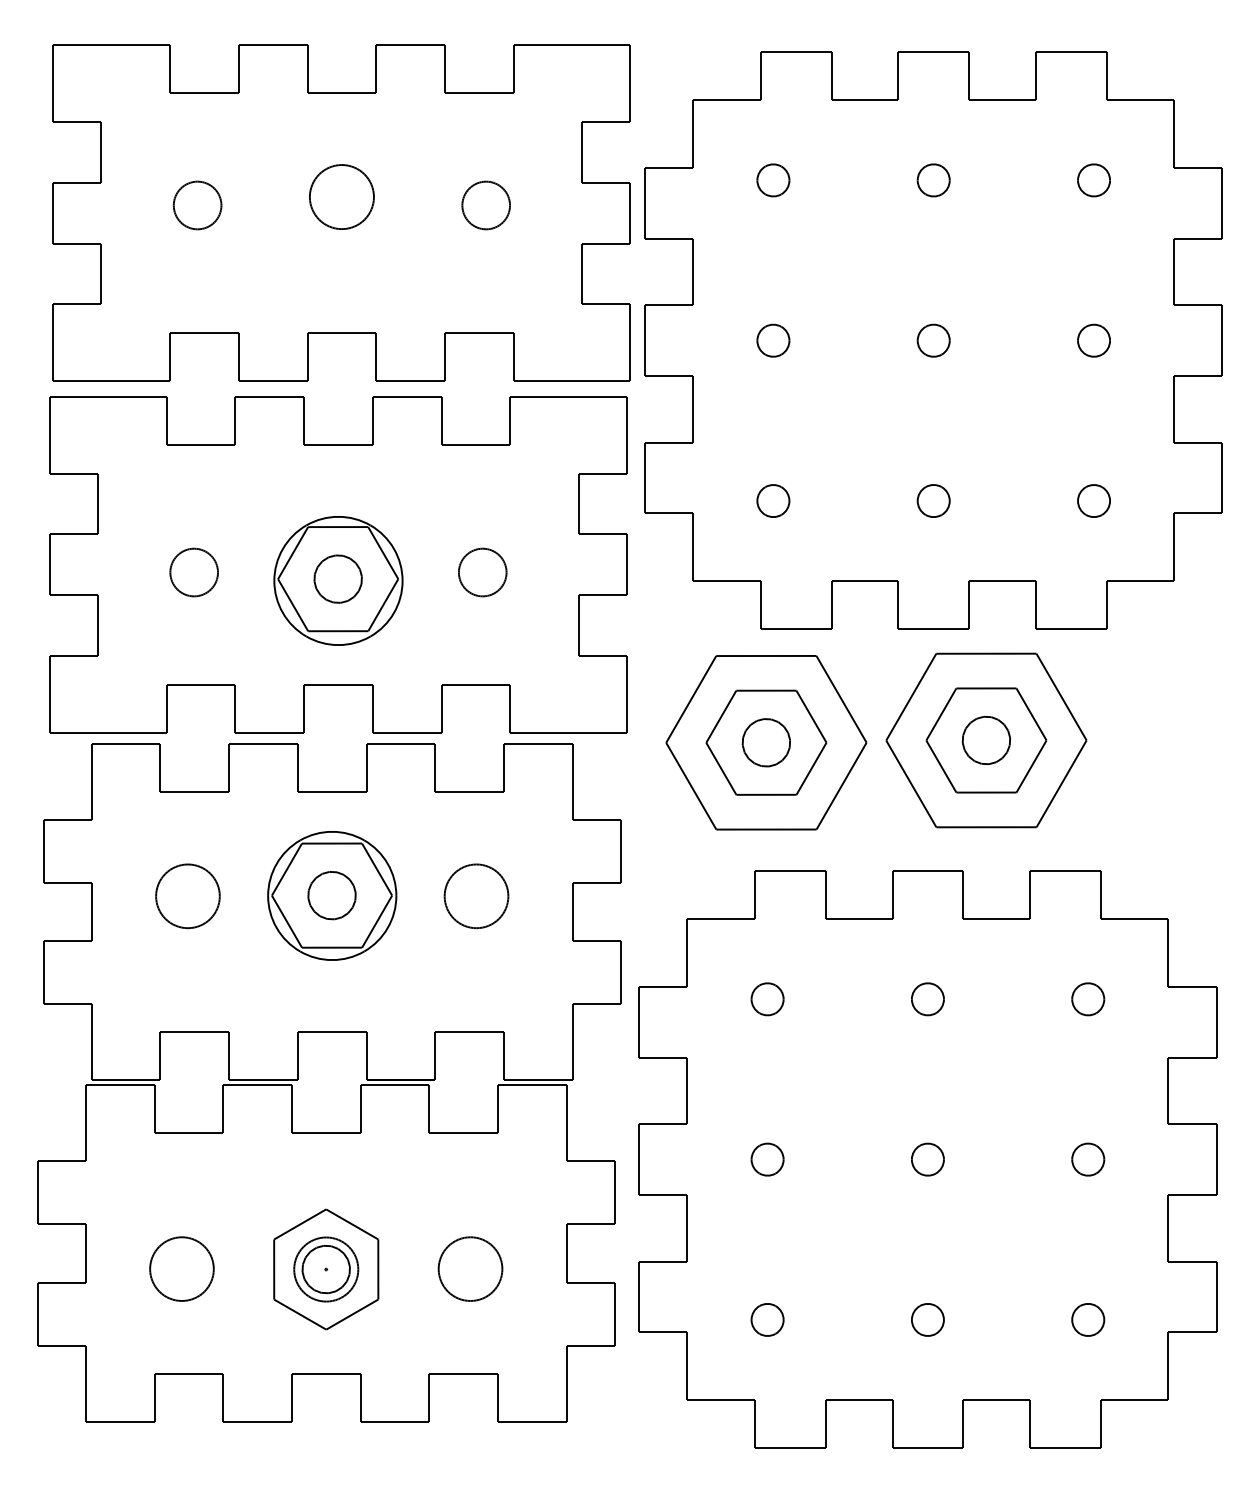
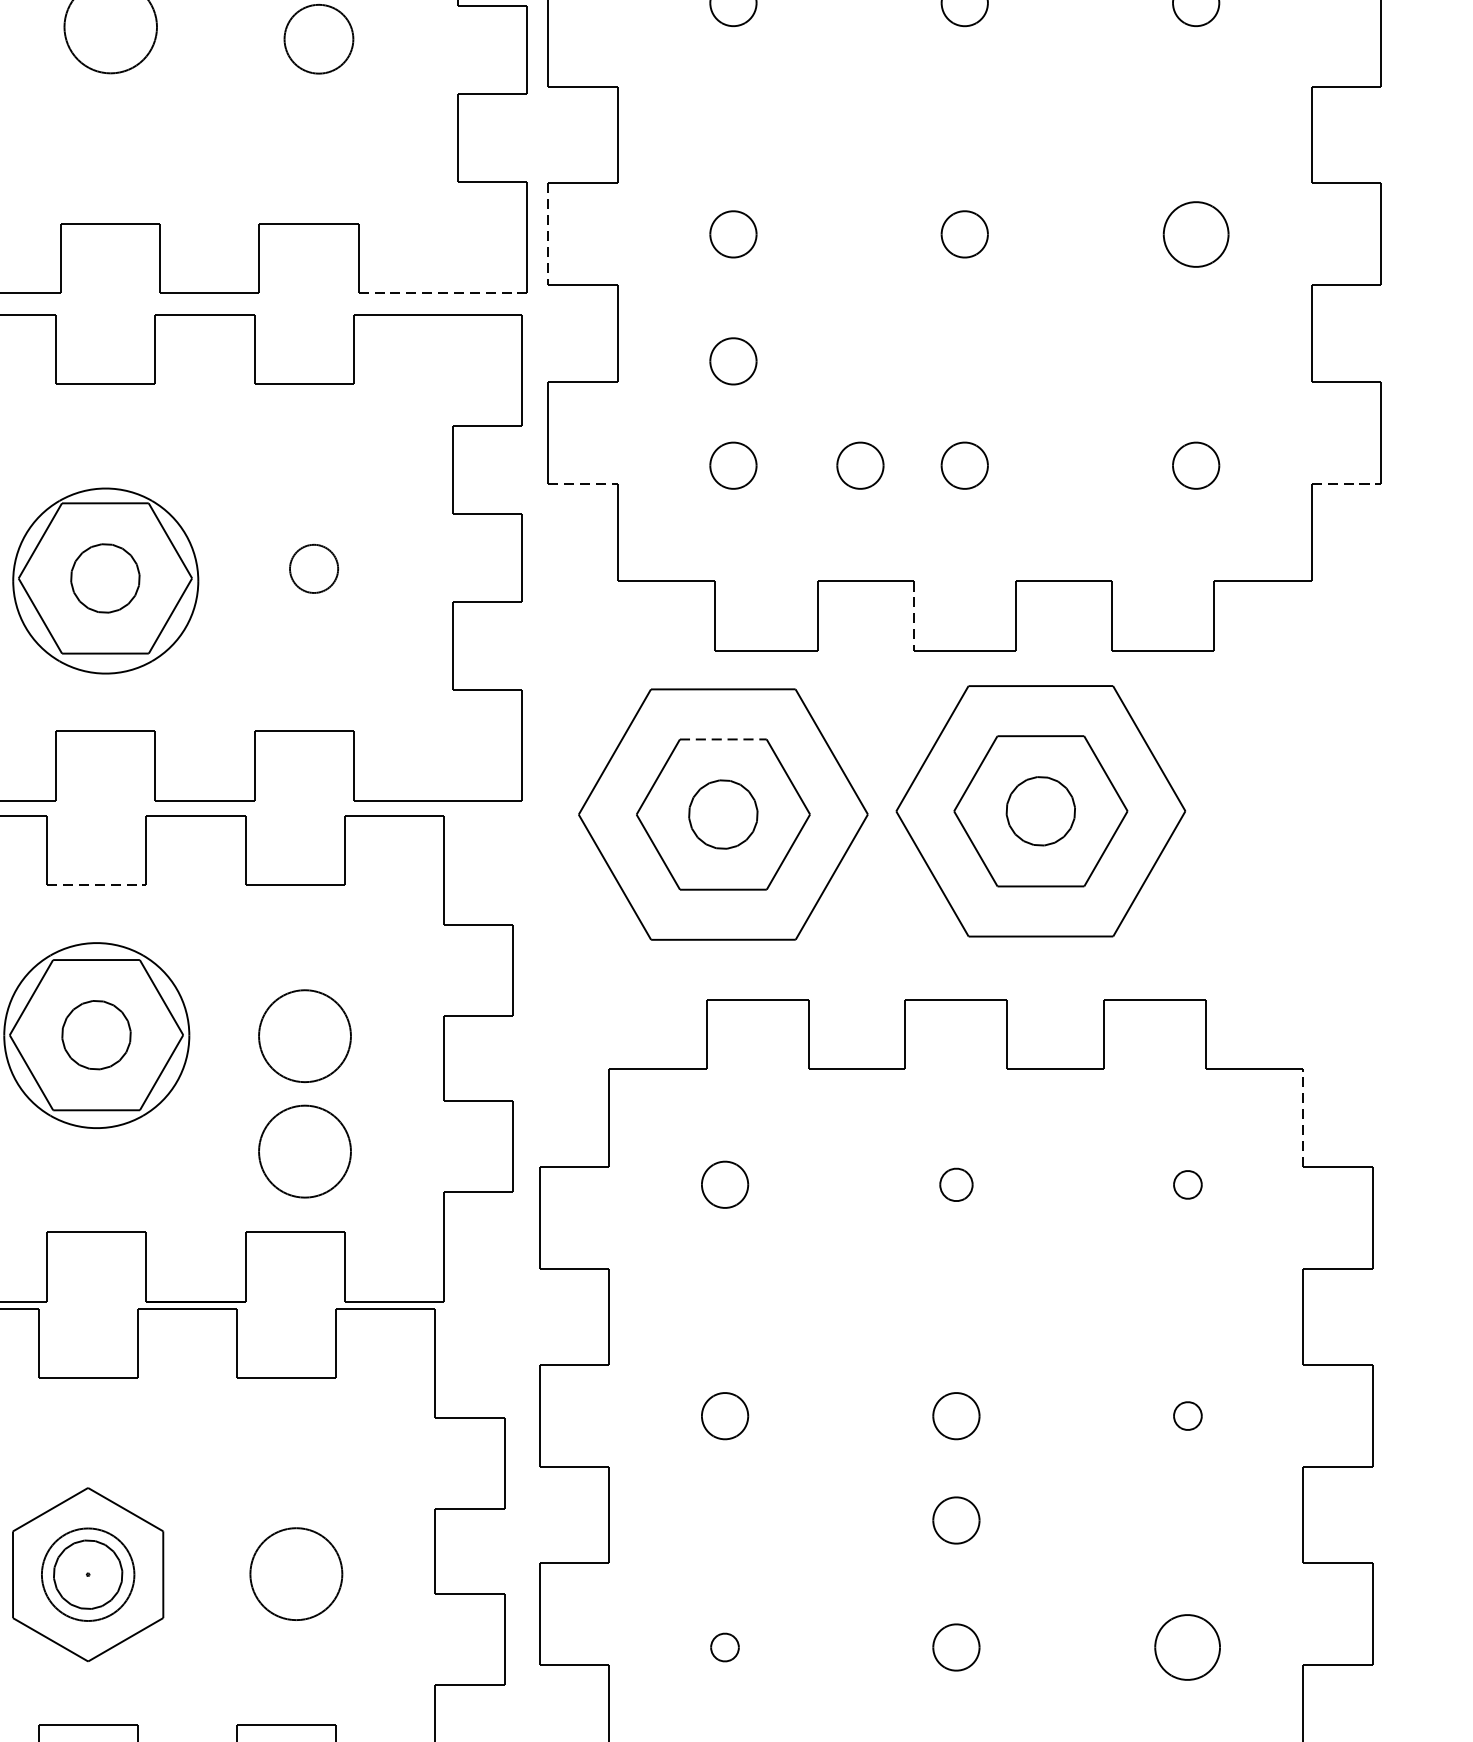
part: (1093, 340) -> (1195, 234), size x1.4
line: (645, 341) -> (548, 235), solid -> dashed
line: (572, 381) -> (443, 293), solid -> dashed
part: (773, 428) -> (733, 361), added
part: (861, 500) -> (860, 464), added
line: (669, 513) -> (583, 483), solid -> dashed
line: (1198, 513) -> (1346, 483), solid -> dashed
part: (482, 572) -> (313, 568), size x0.7
line: (898, 605) -> (913, 616), solid -> dashed
line: (766, 690) -> (723, 739), solid -> dashed
line: (332, 791) -> (97, 884), solid -> dashed
line: (1168, 953) -> (1303, 1118), solid -> dashed
part: (476, 976) -> (304, 1151), added
part: (927, 999) -> (955, 1185), size x0.7
part: (1088, 999) -> (1188, 1185), size x0.6
part: (1088, 1159) -> (1188, 1415), size x0.6
part: (927, 1231) -> (955, 1519), added
part: (767, 1319) -> (724, 1646), size x0.6
part: (1088, 1319) -> (1188, 1646), size x1.4

